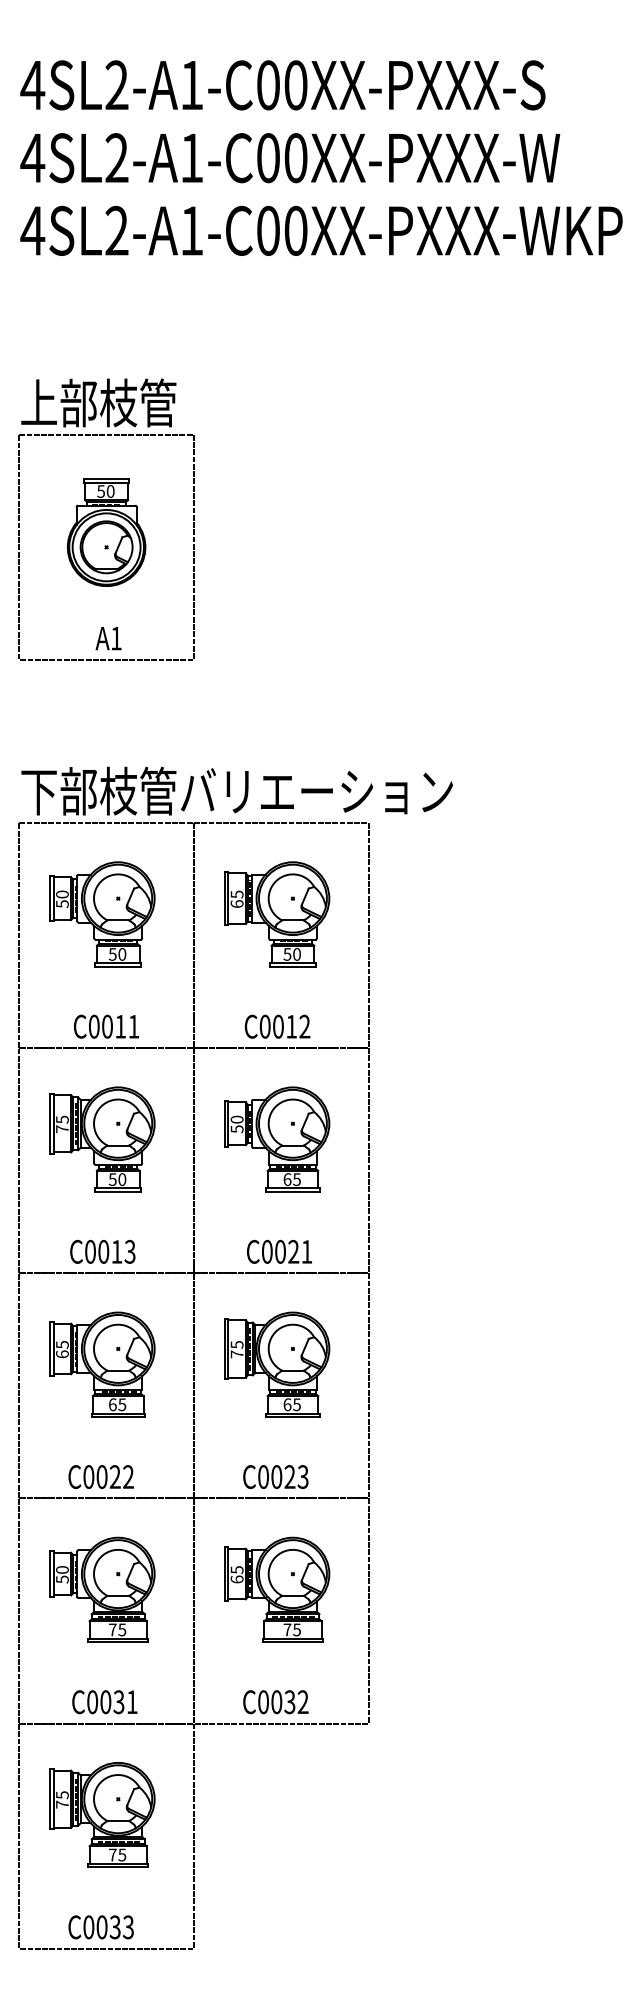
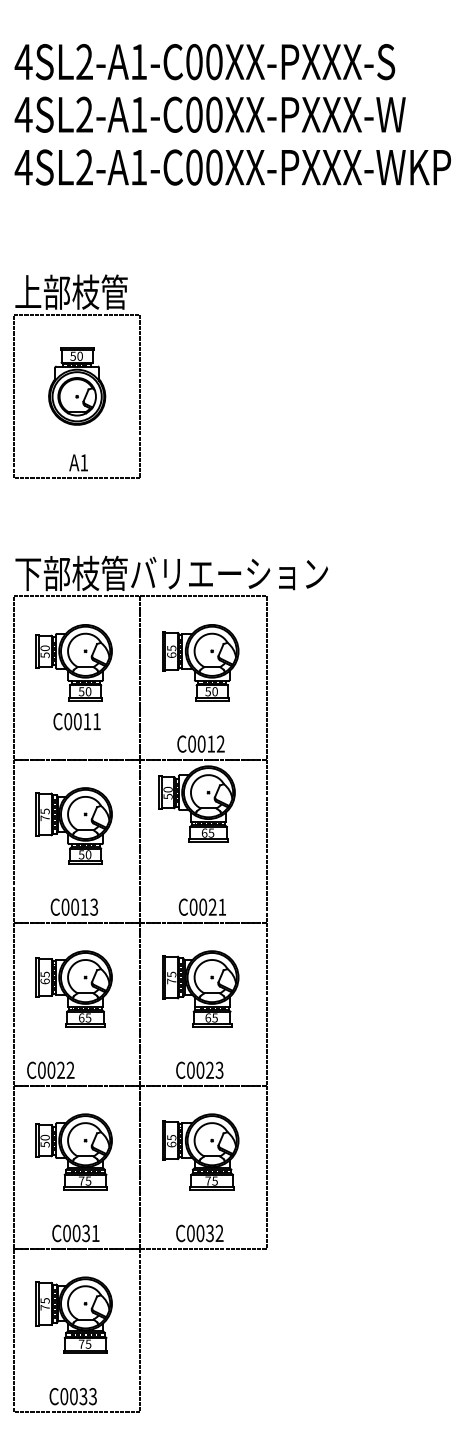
text: (106, 1026) -> (77, 721), moved
part: (277, 1139) -> (197, 804), moved
text: (100, 1476) -> (50, 1069), moved

